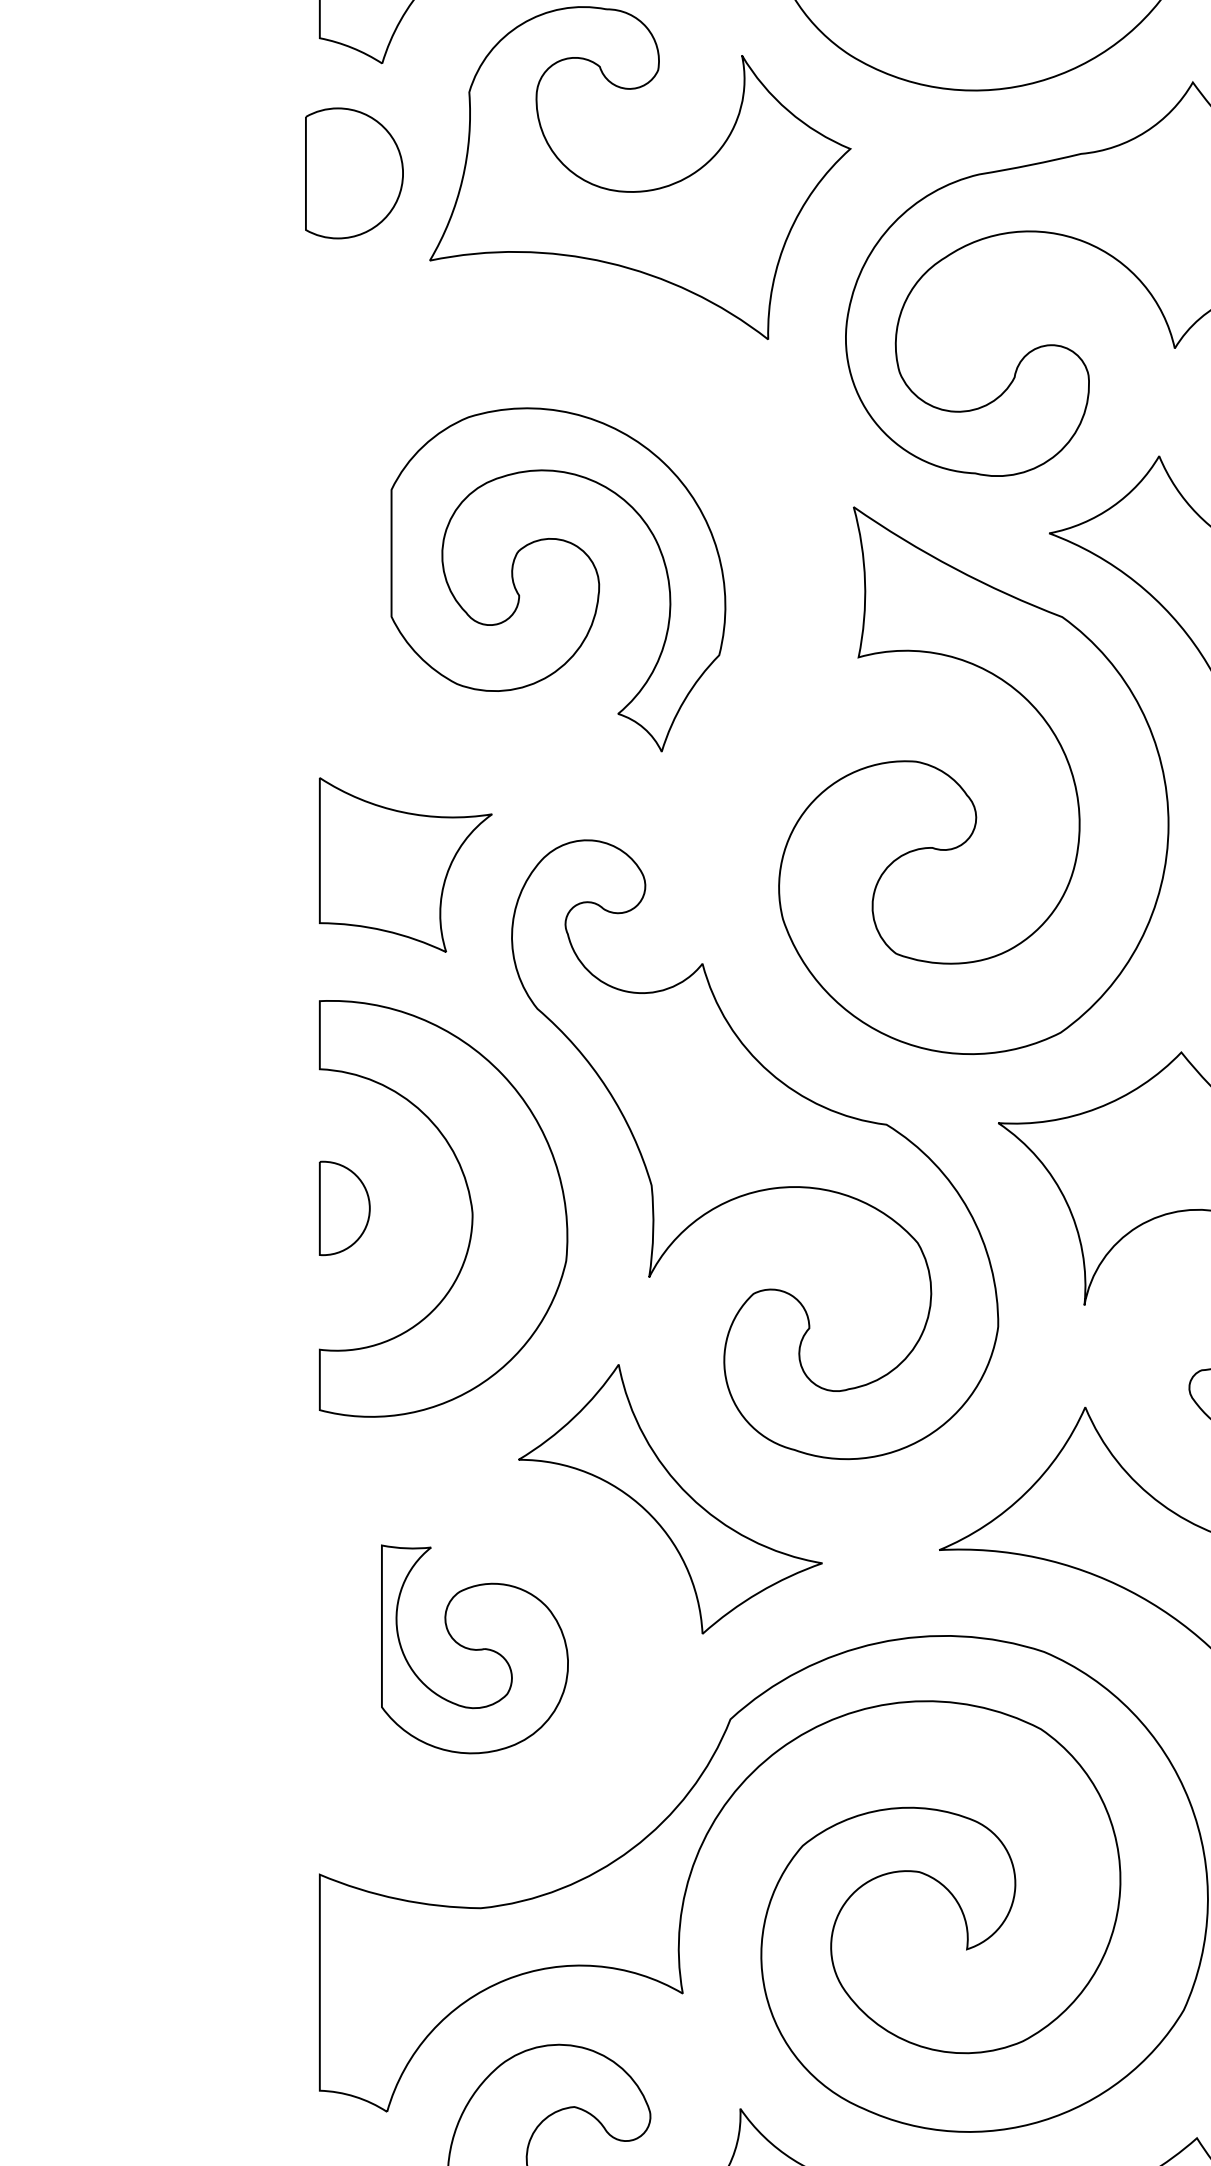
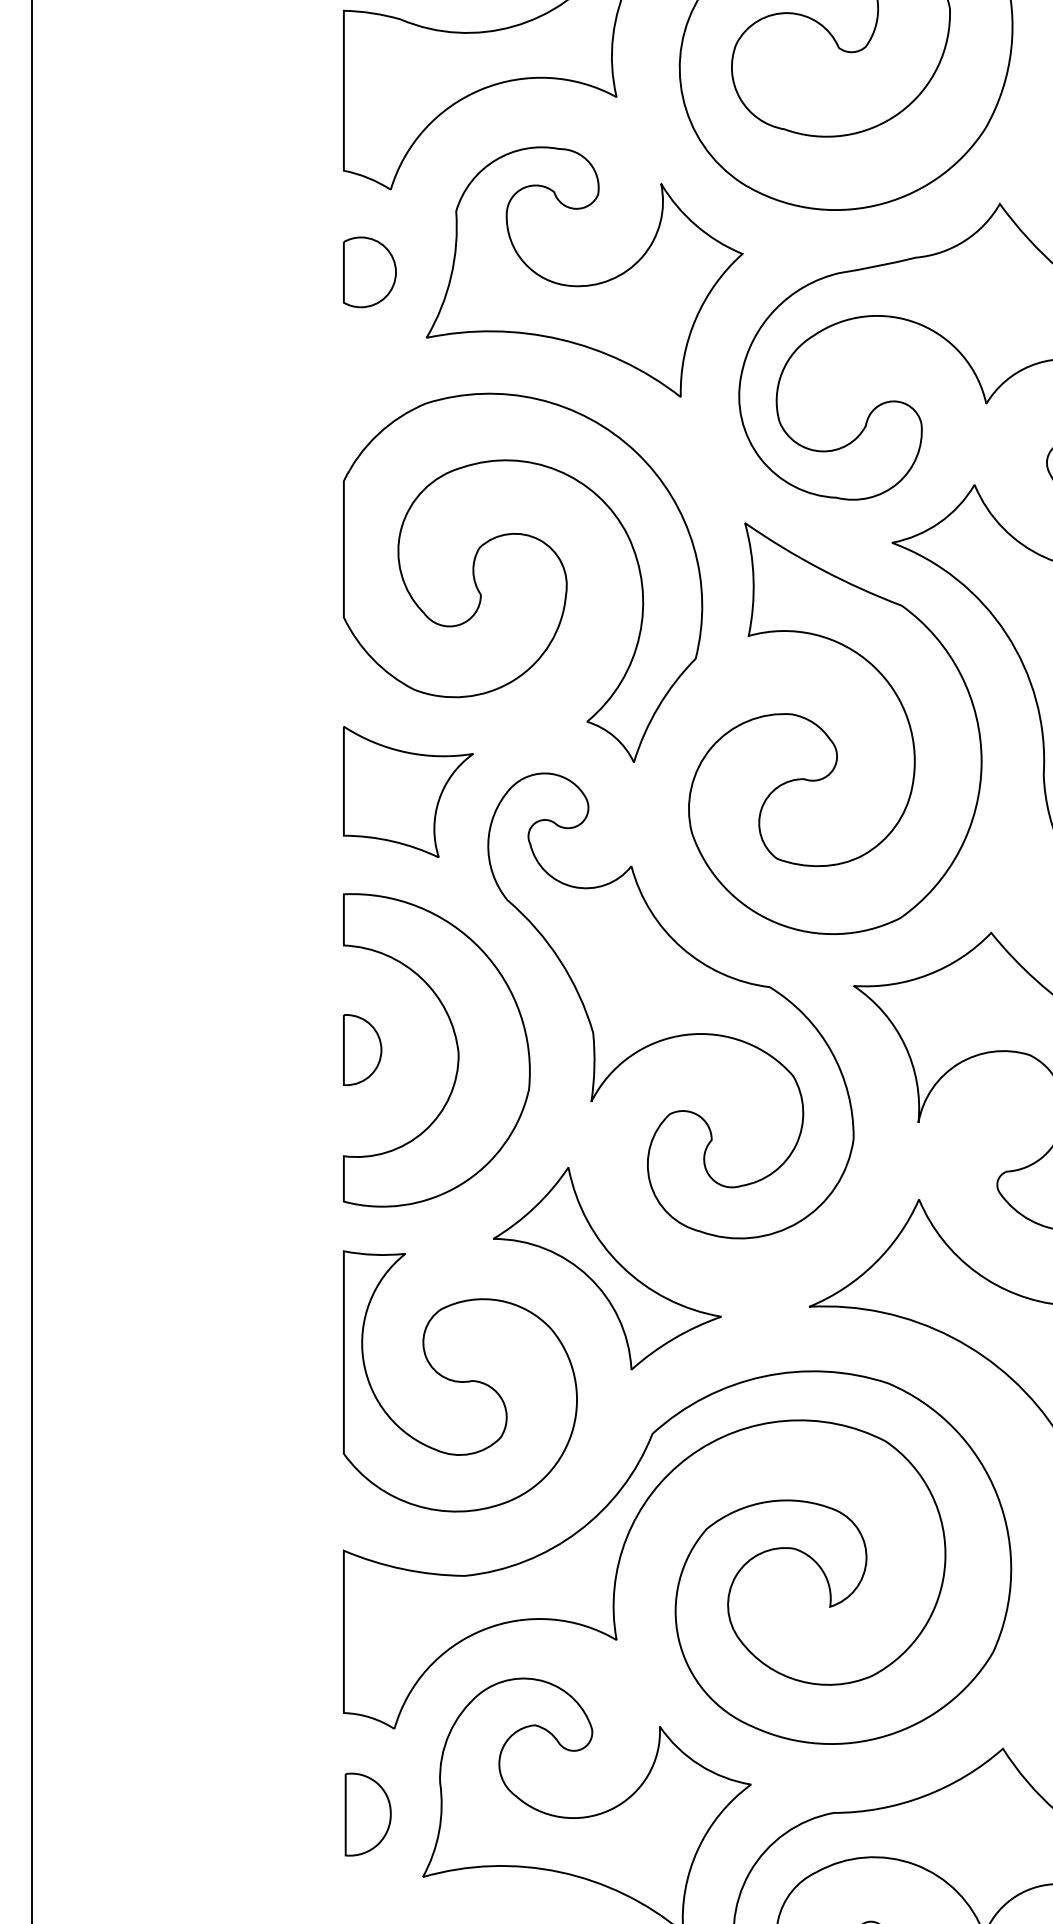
part: (353, 173) -> (369, 272), size x0.71
part: (558, 579) -> (523, 577), size x1.43
part: (475, 1649) -> (460, 1381), size x1.67

